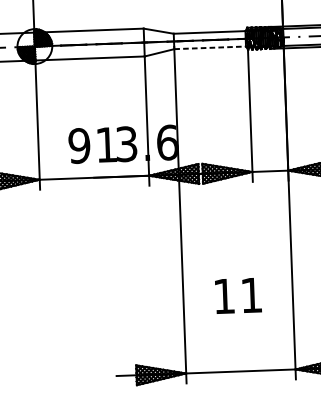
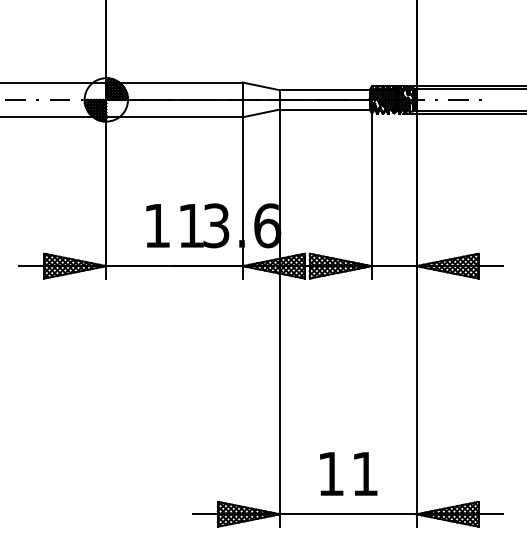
line: (209, 47) -> (324, 109), dashed -> solid
text: (78, 145) -> (156, 225), 91 -> 11
text: (238, 295) -> (348, 473), moved

